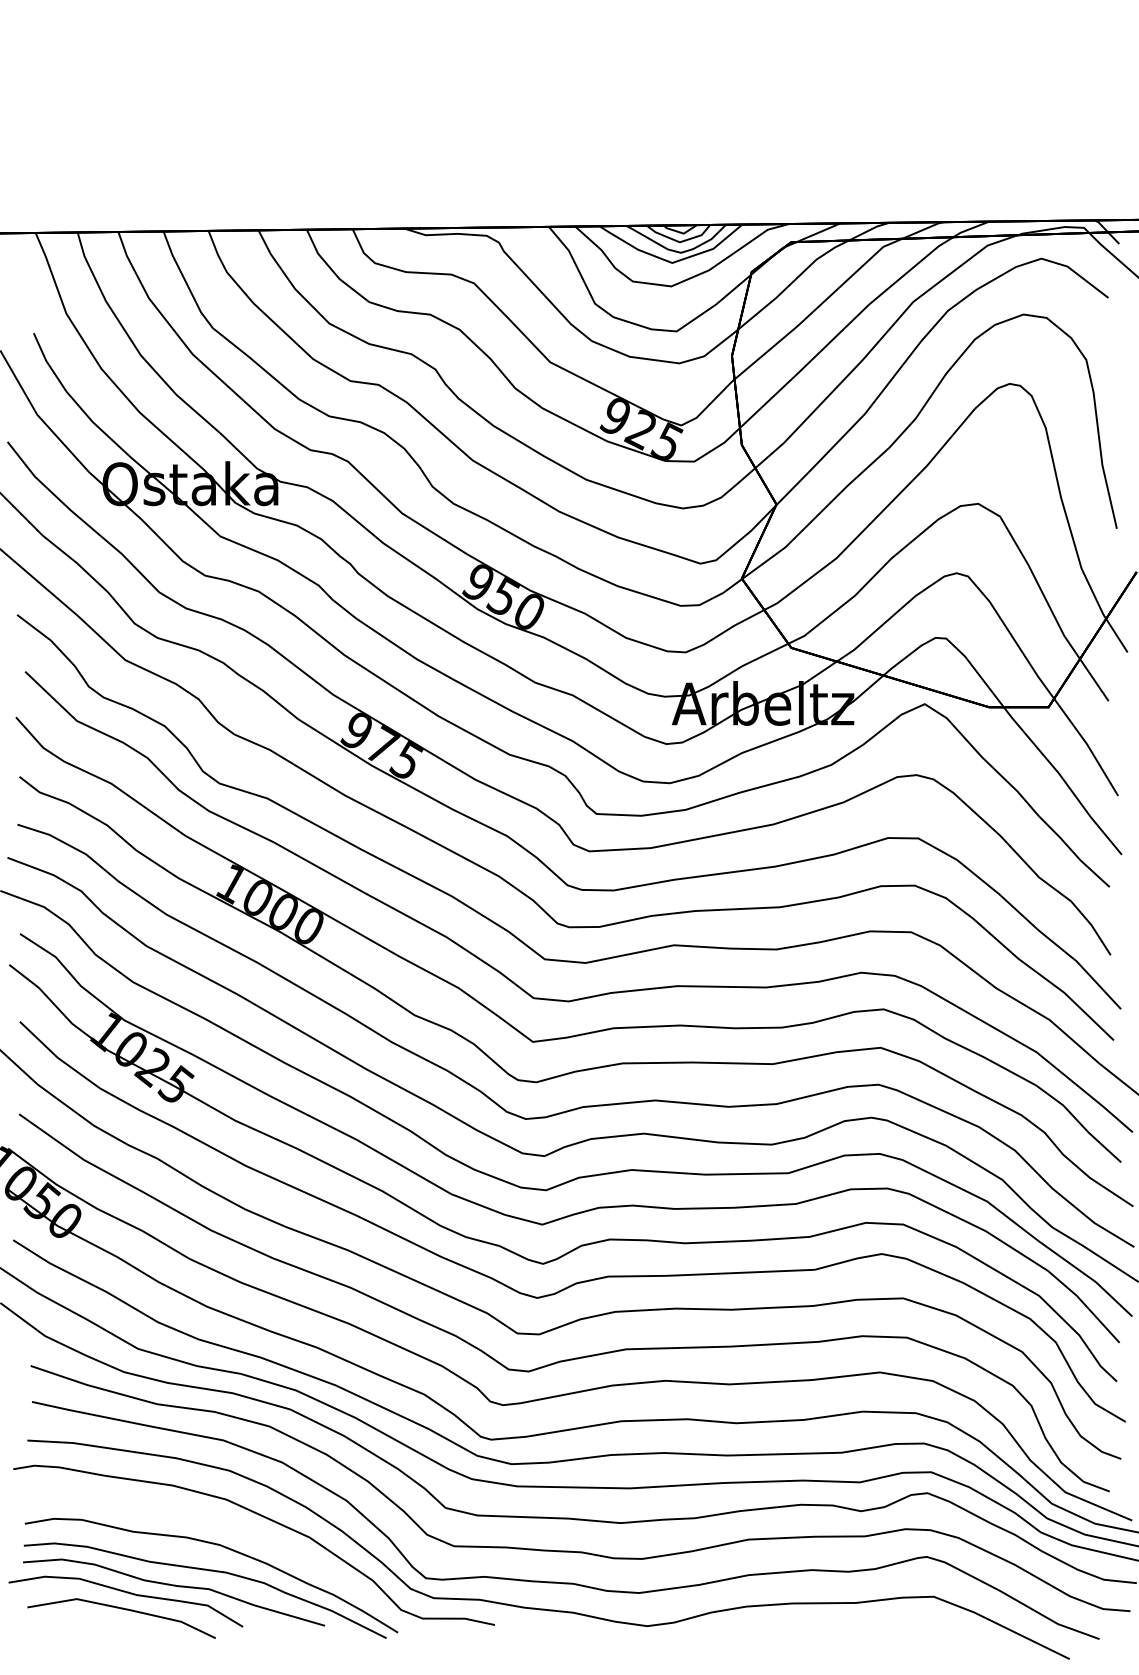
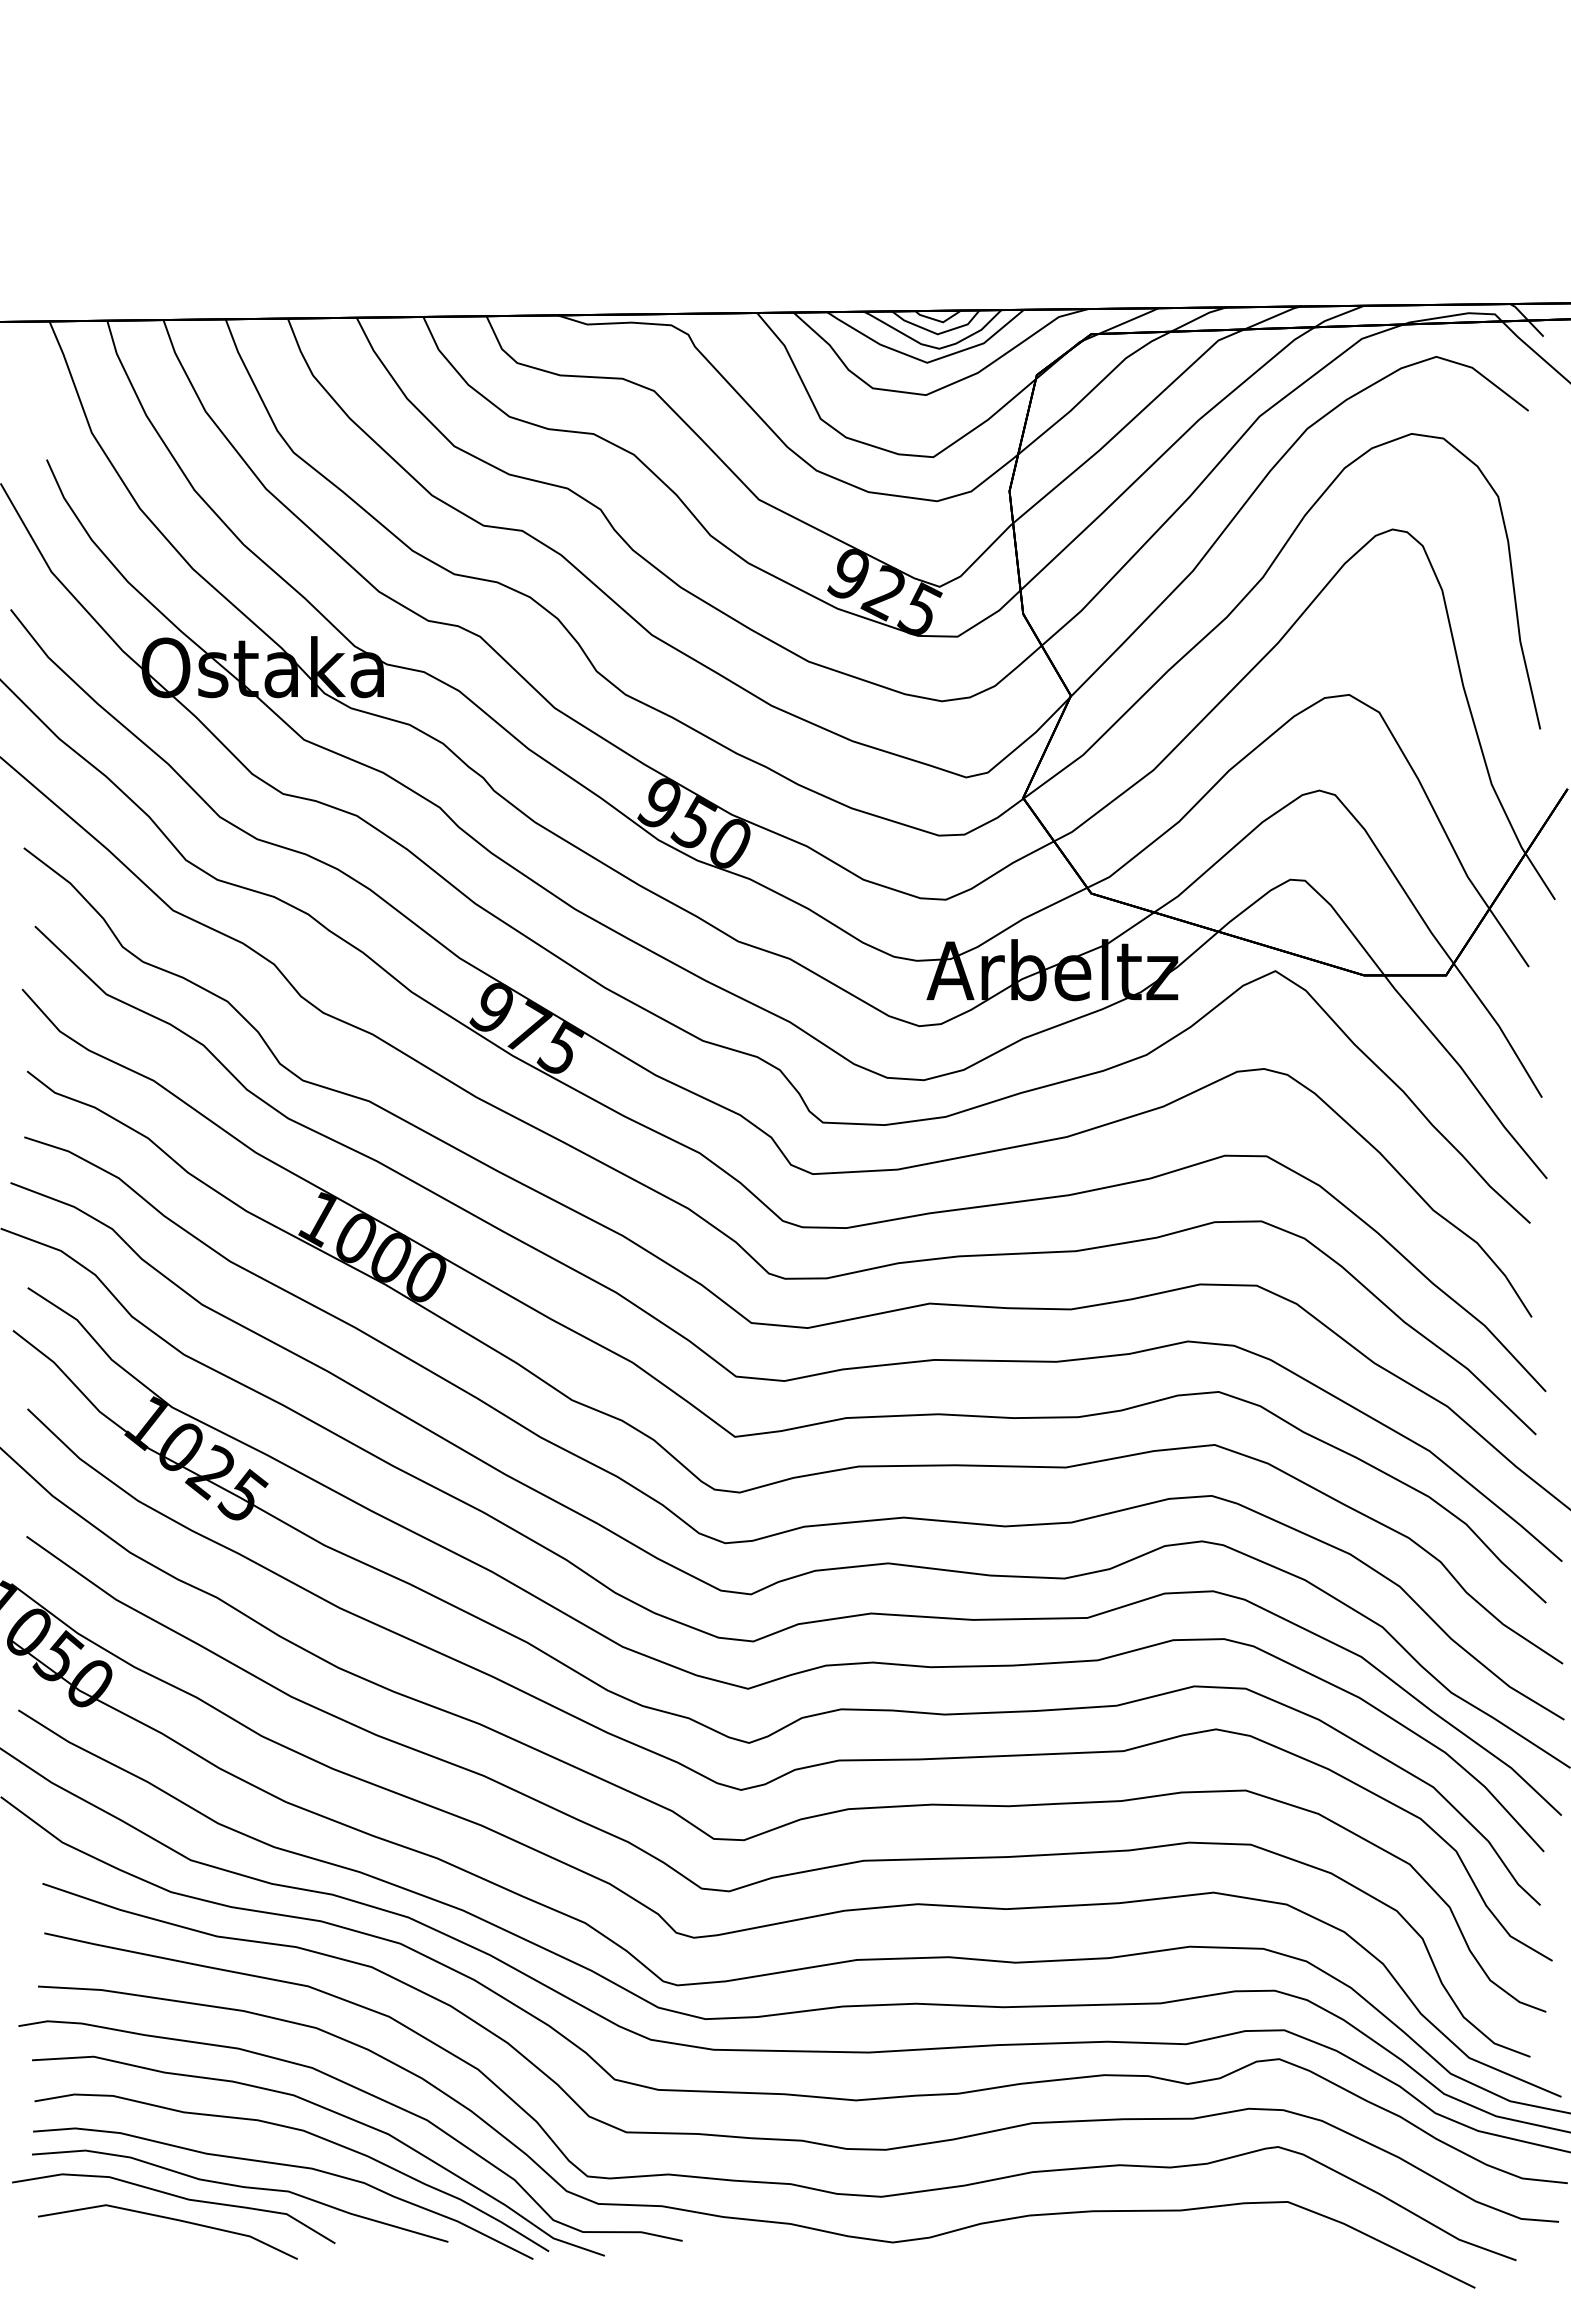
curve: (242, 1532) -> (334, 2113), added

